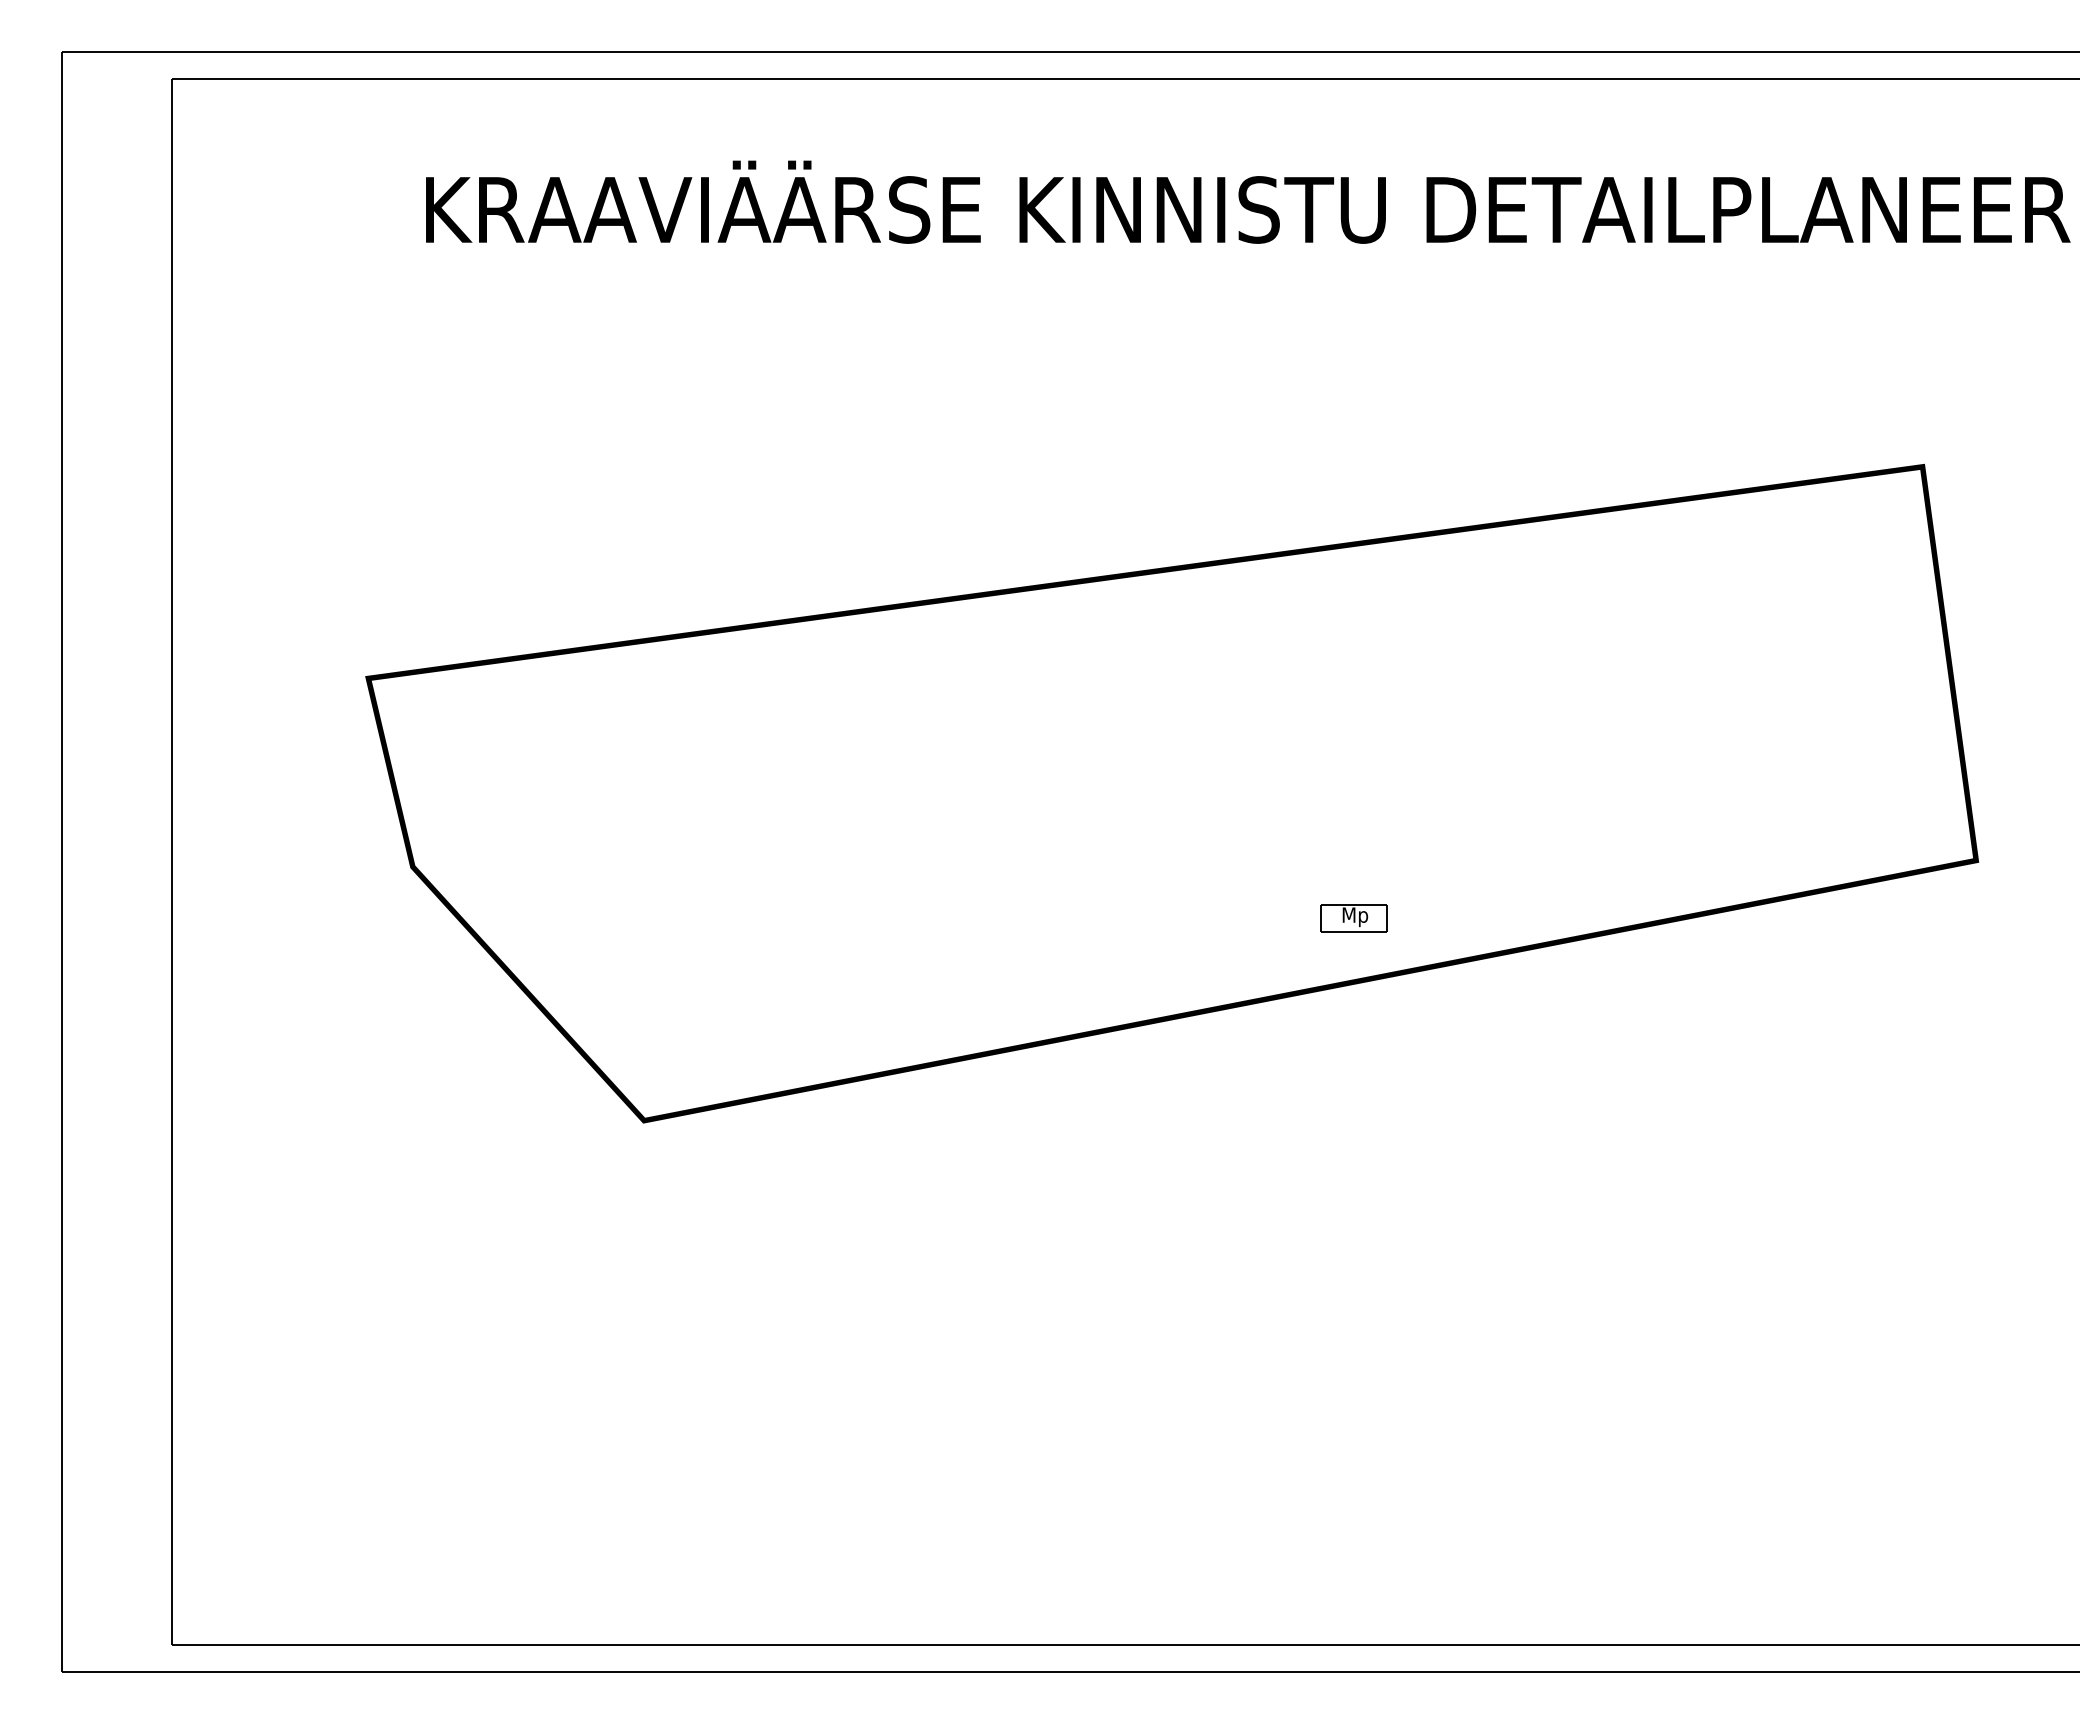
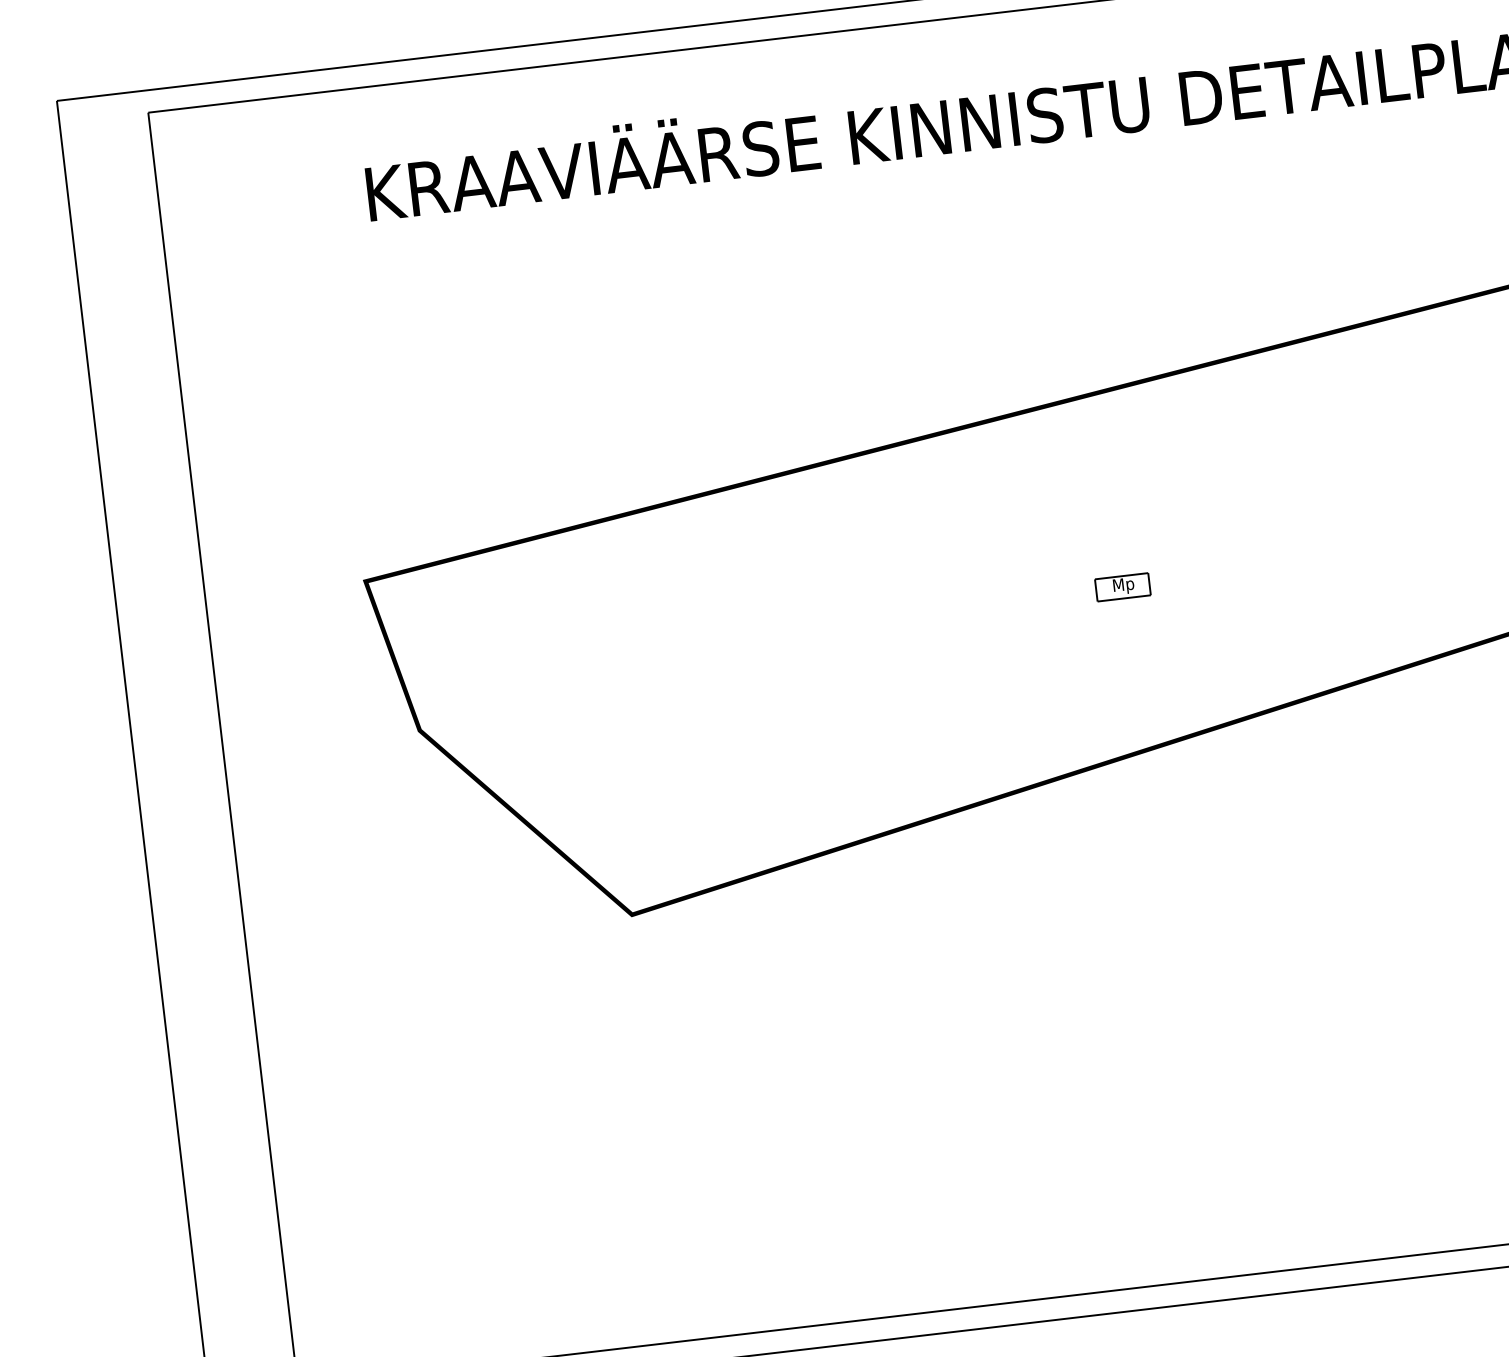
part: (1353, 918) -> (1122, 587), moved

